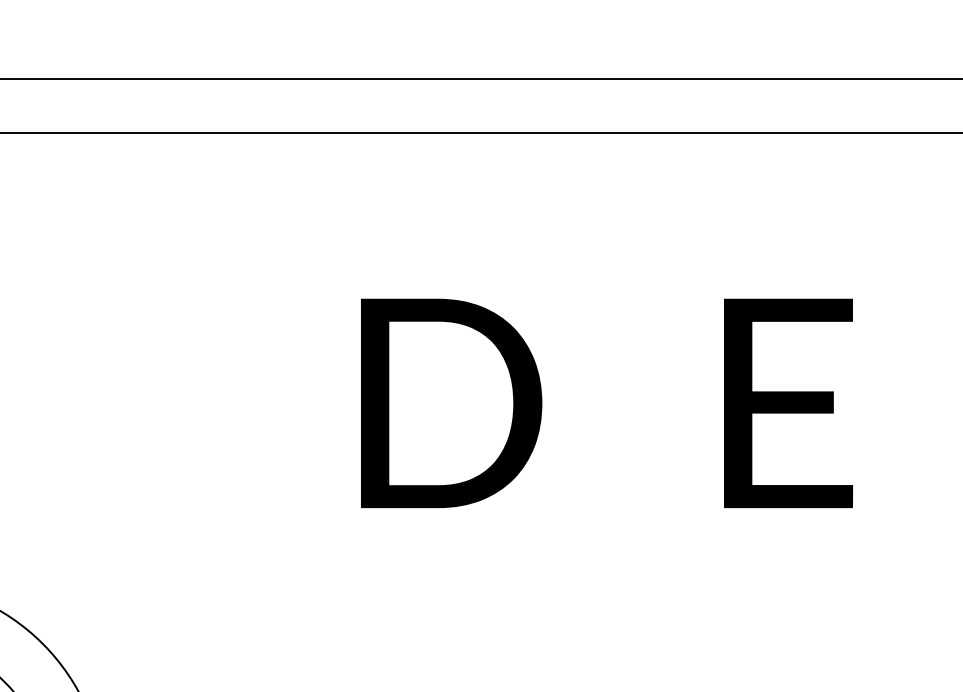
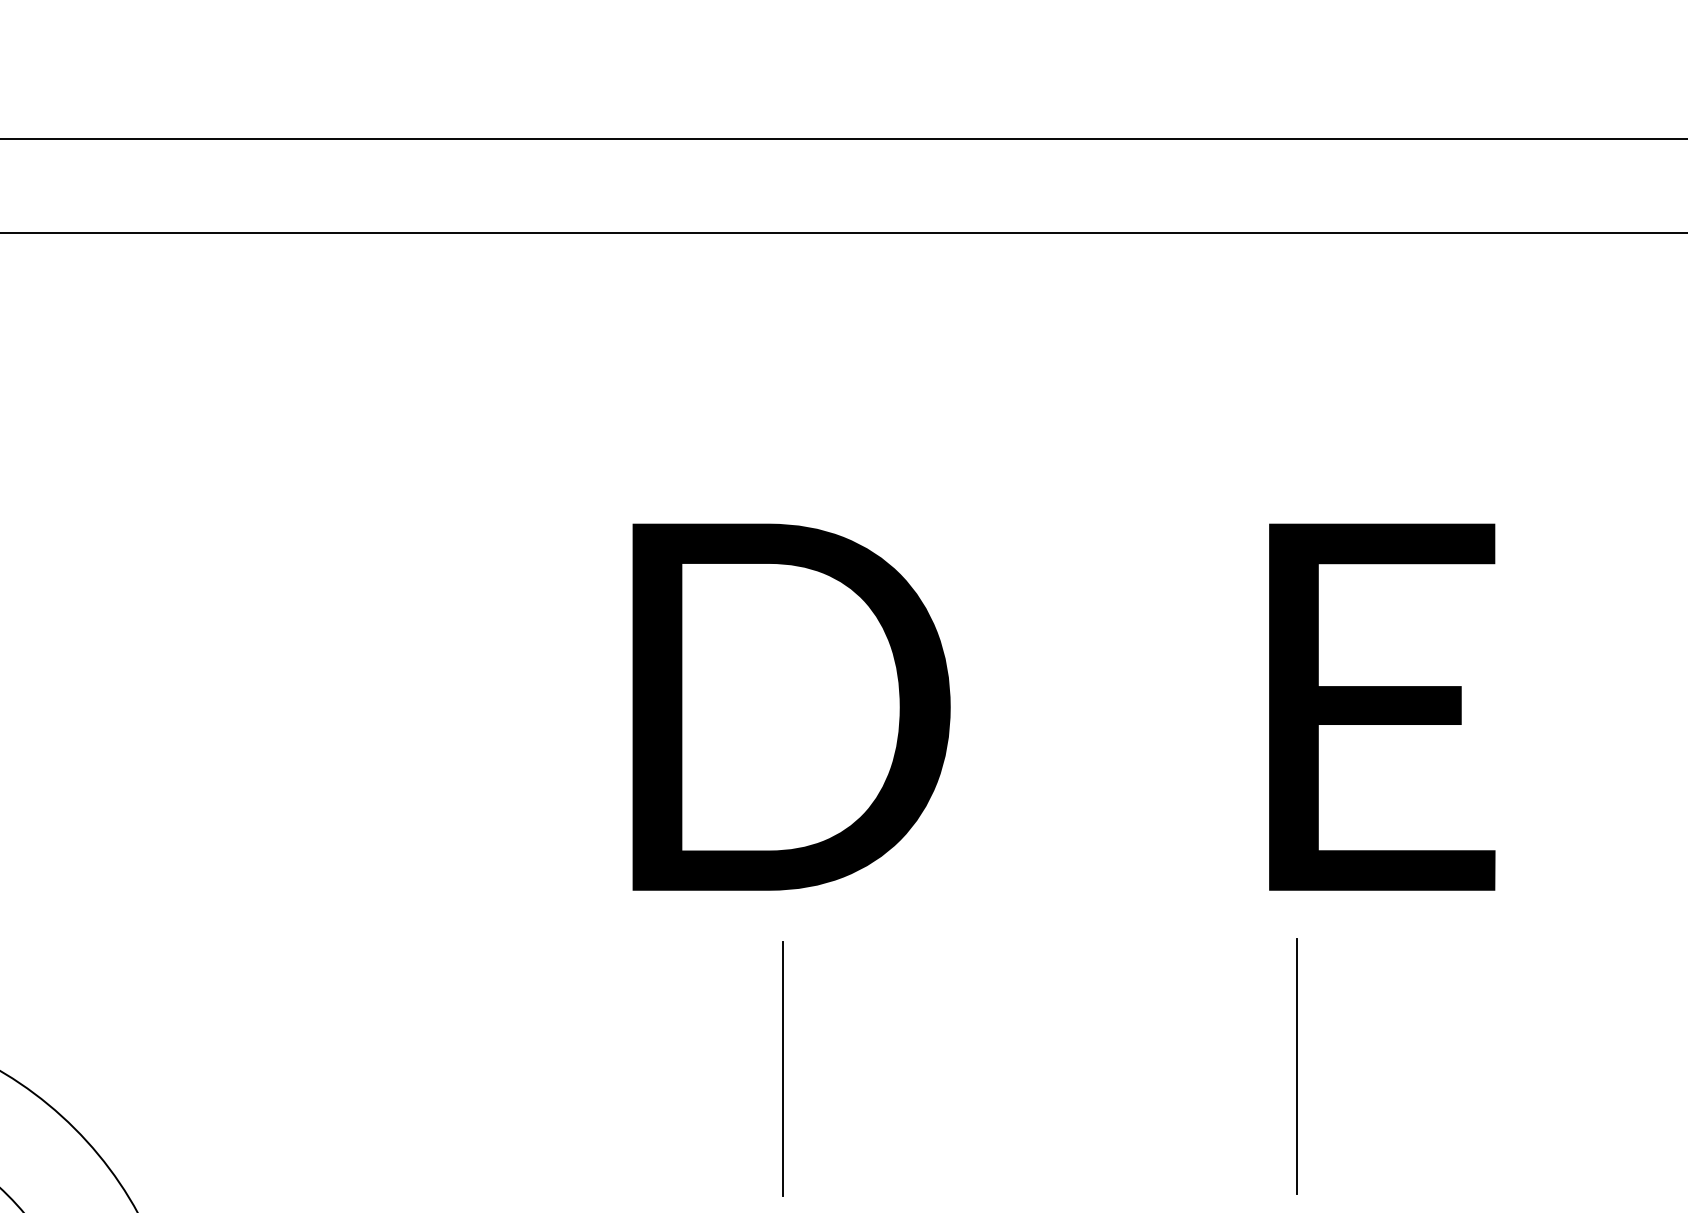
line: (739, 607) -> (1296, 1064), added
line: (446, 609) -> (782, 1068), added

